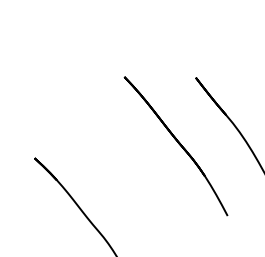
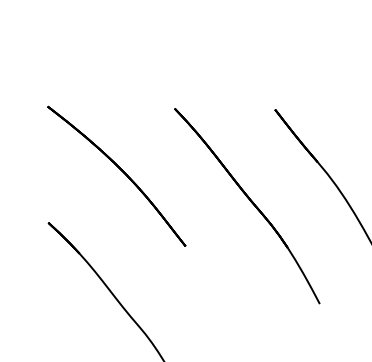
part: (85, 121) -> (120, 170), added

